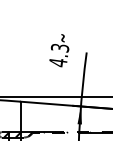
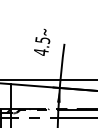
text: (59, 47) -> (42, 39), 4.3 -> 4.5

